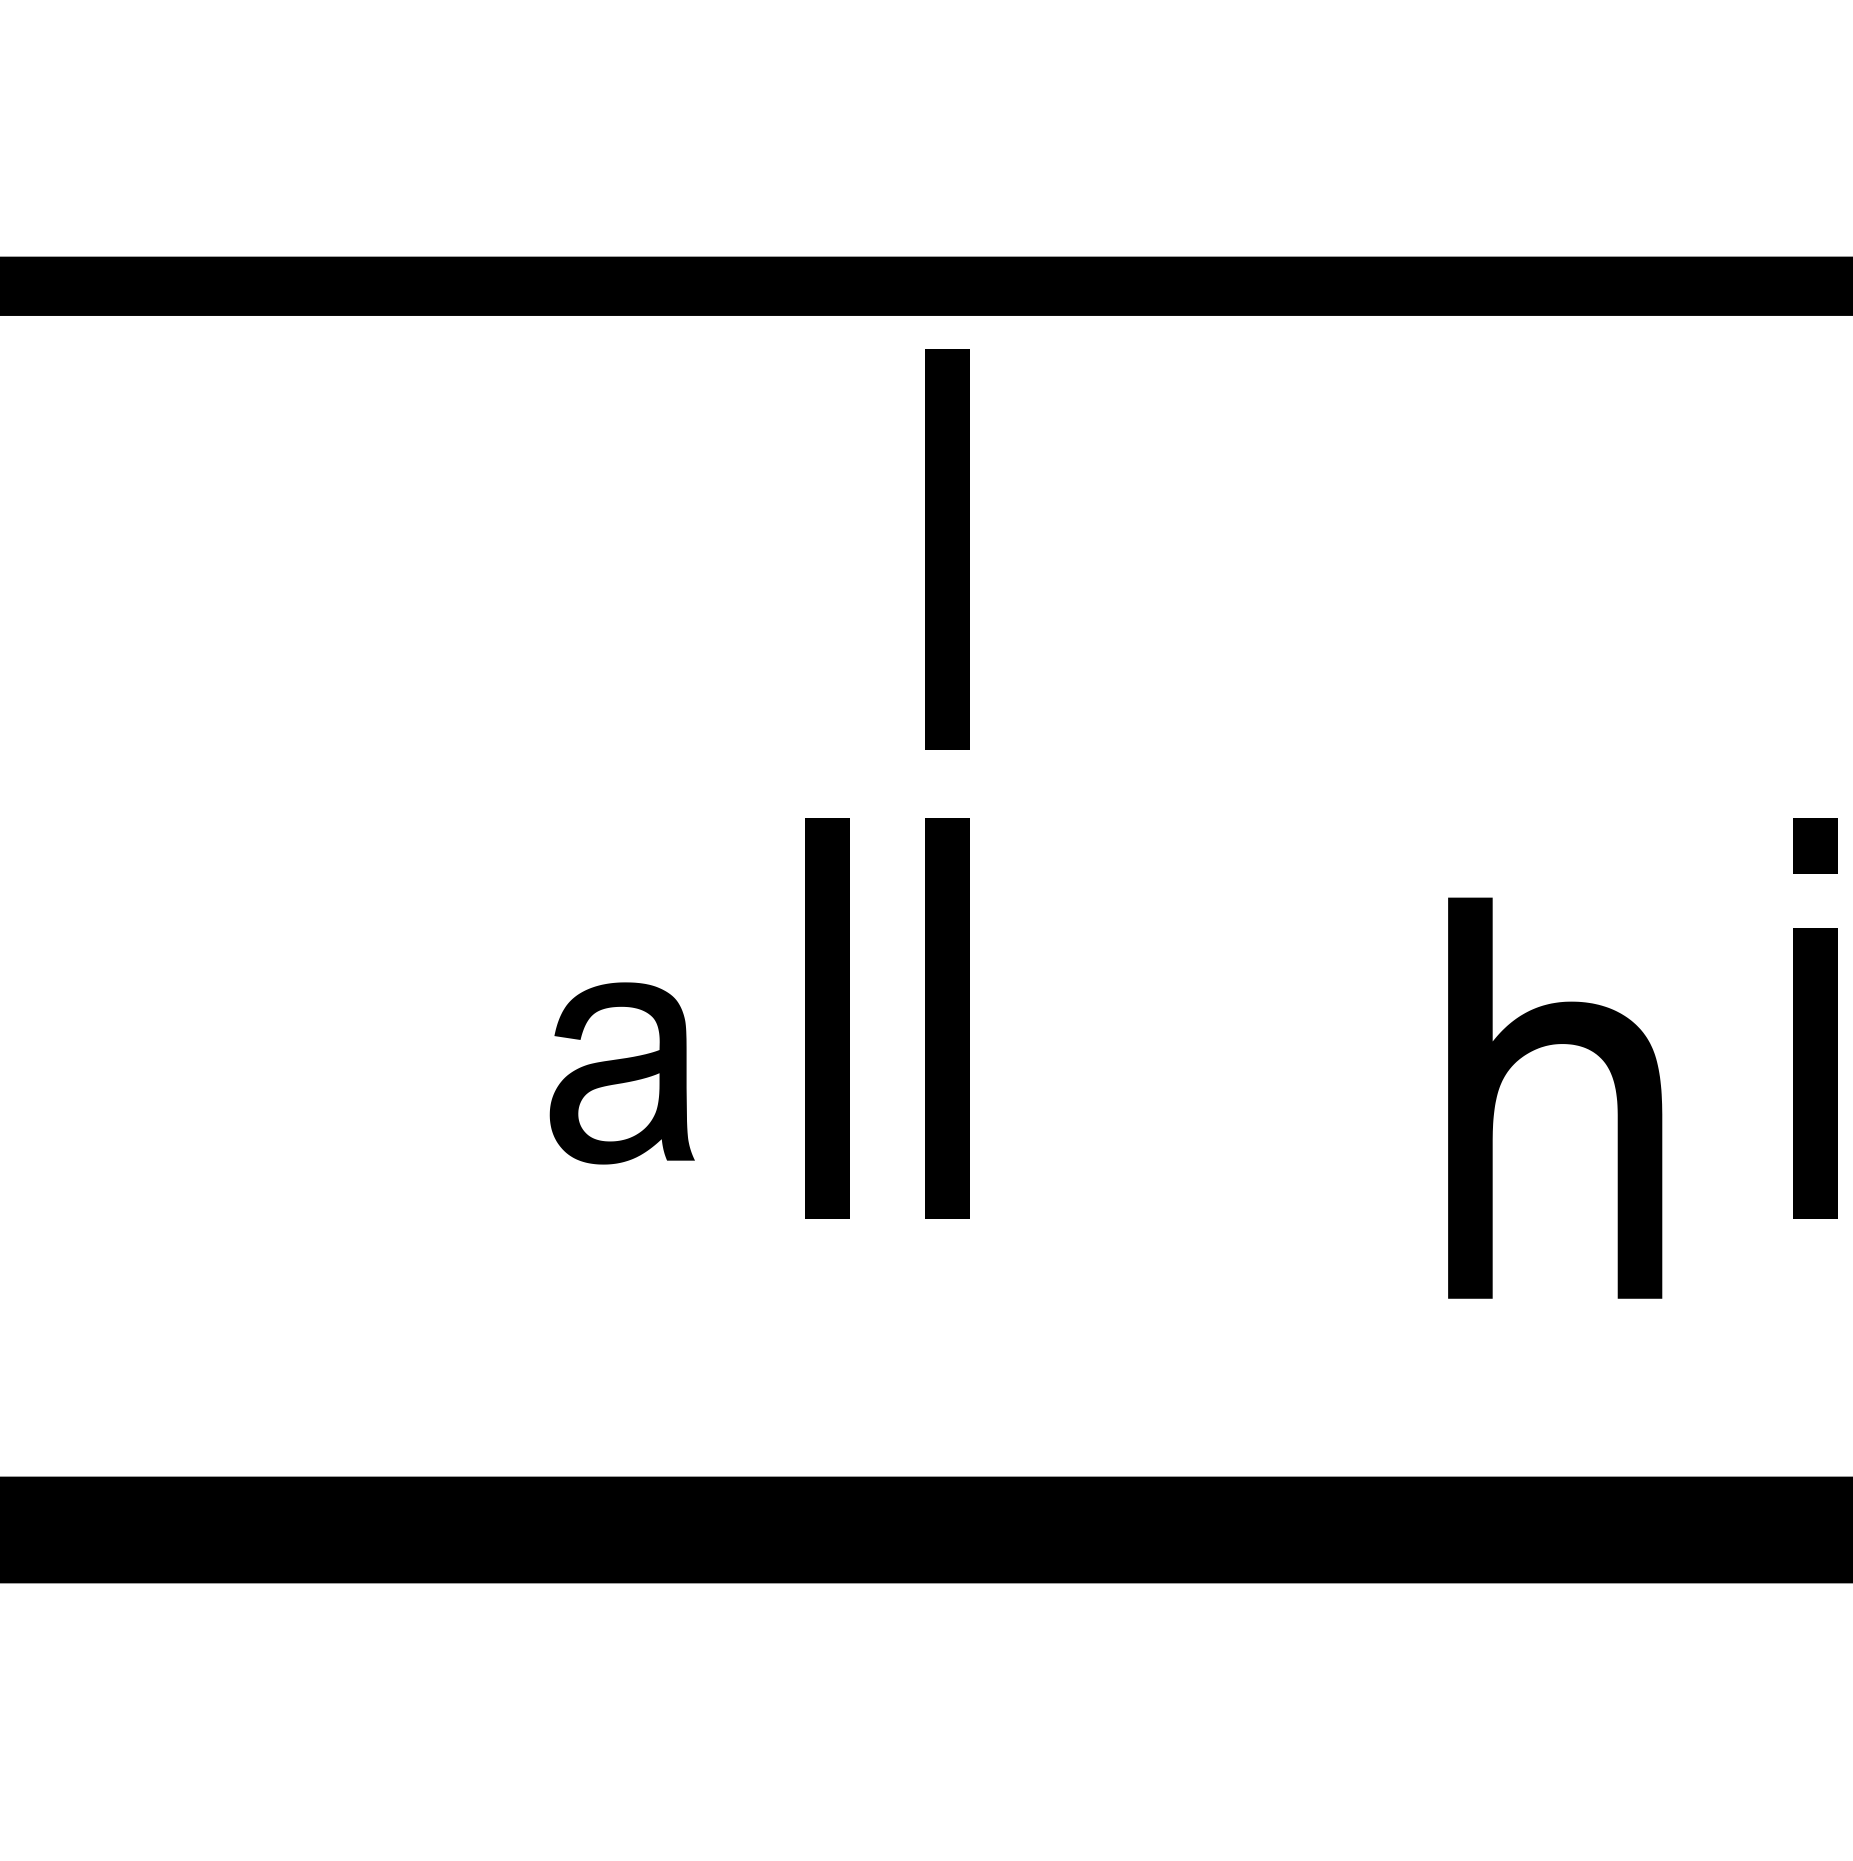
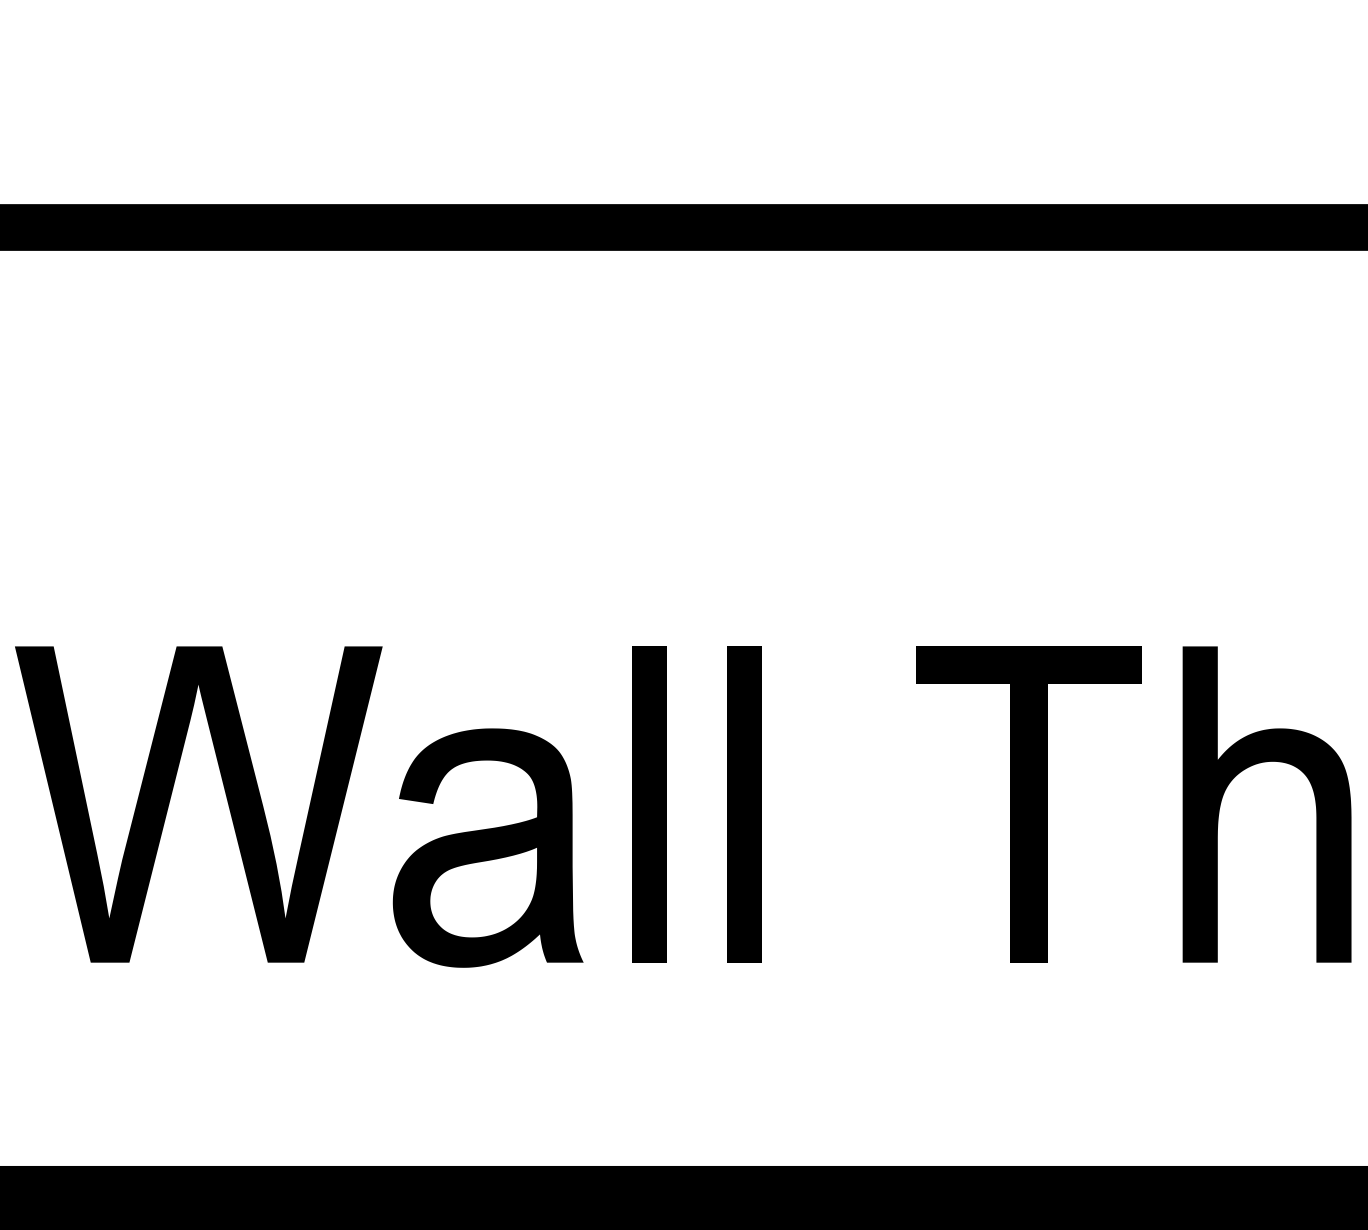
part: (947, 549) -> (744, 435), removed
fill: (254, 1017) -> (198, 803), added
fill: (1307, 1017) -> (1028, 803), added
part: (1532, 1051) -> (1249, 767), moved
part: (622, 1073) -> (488, 848), size x1.67

